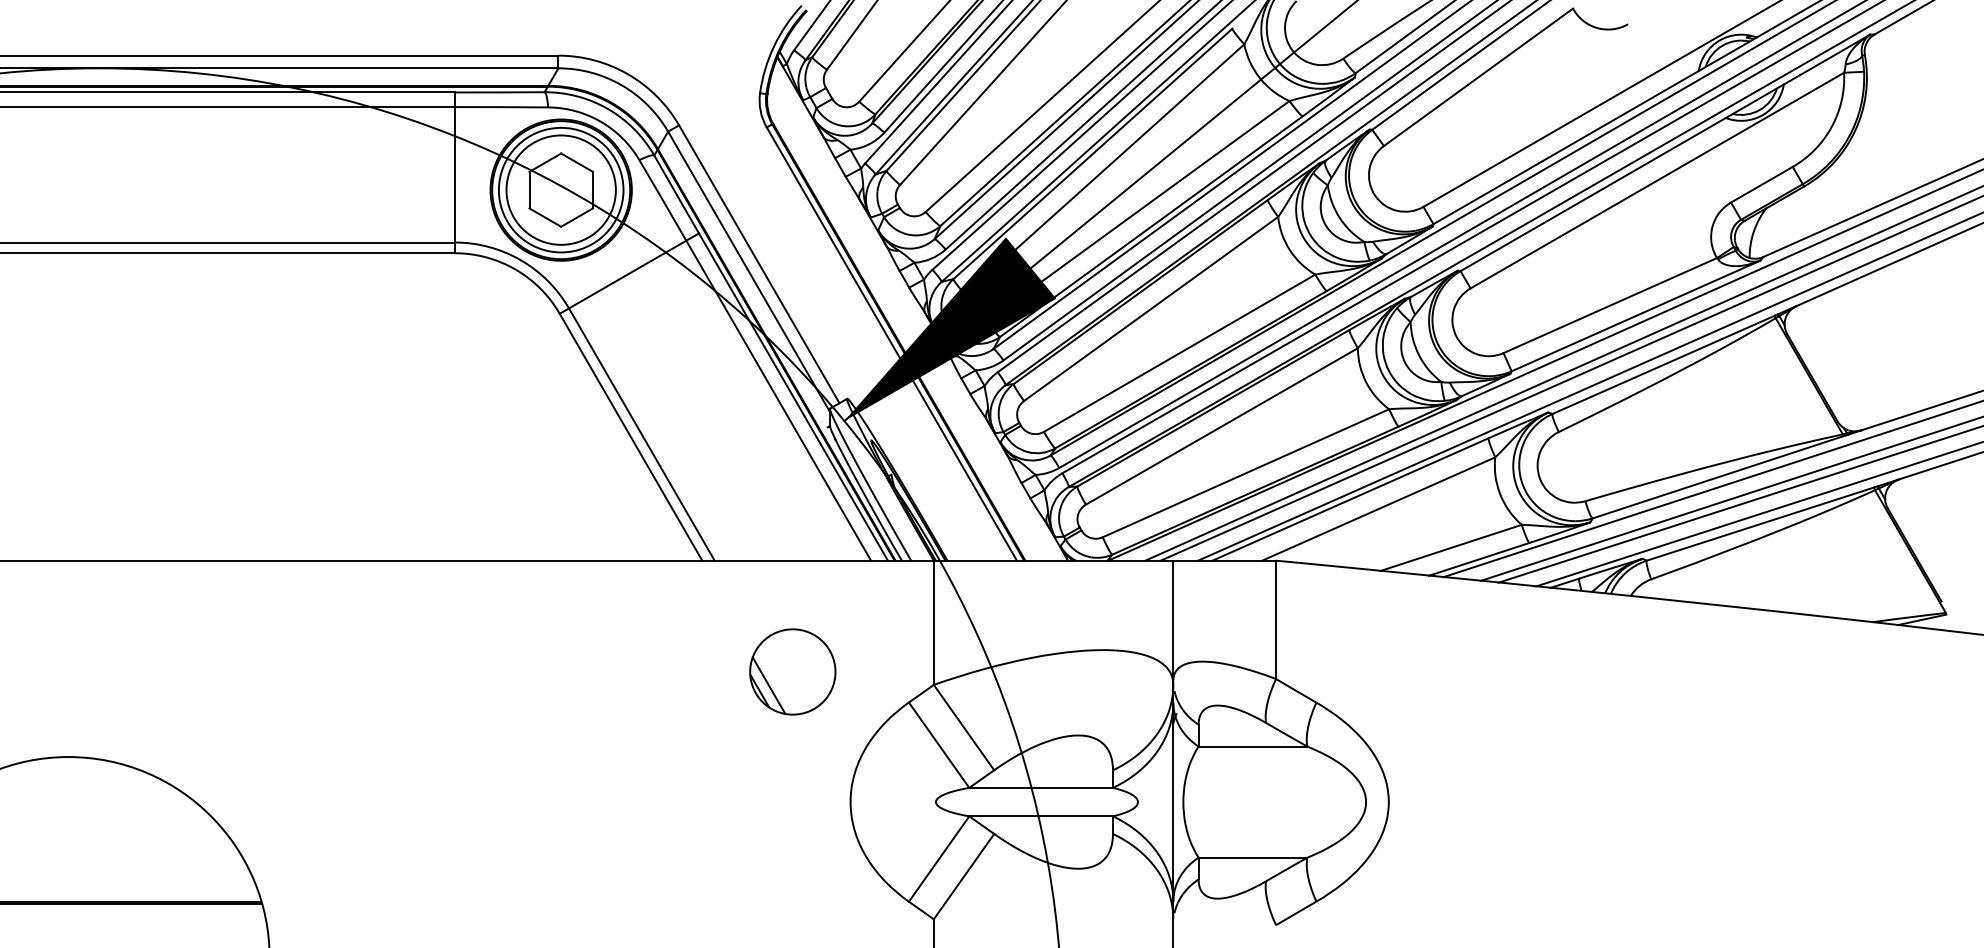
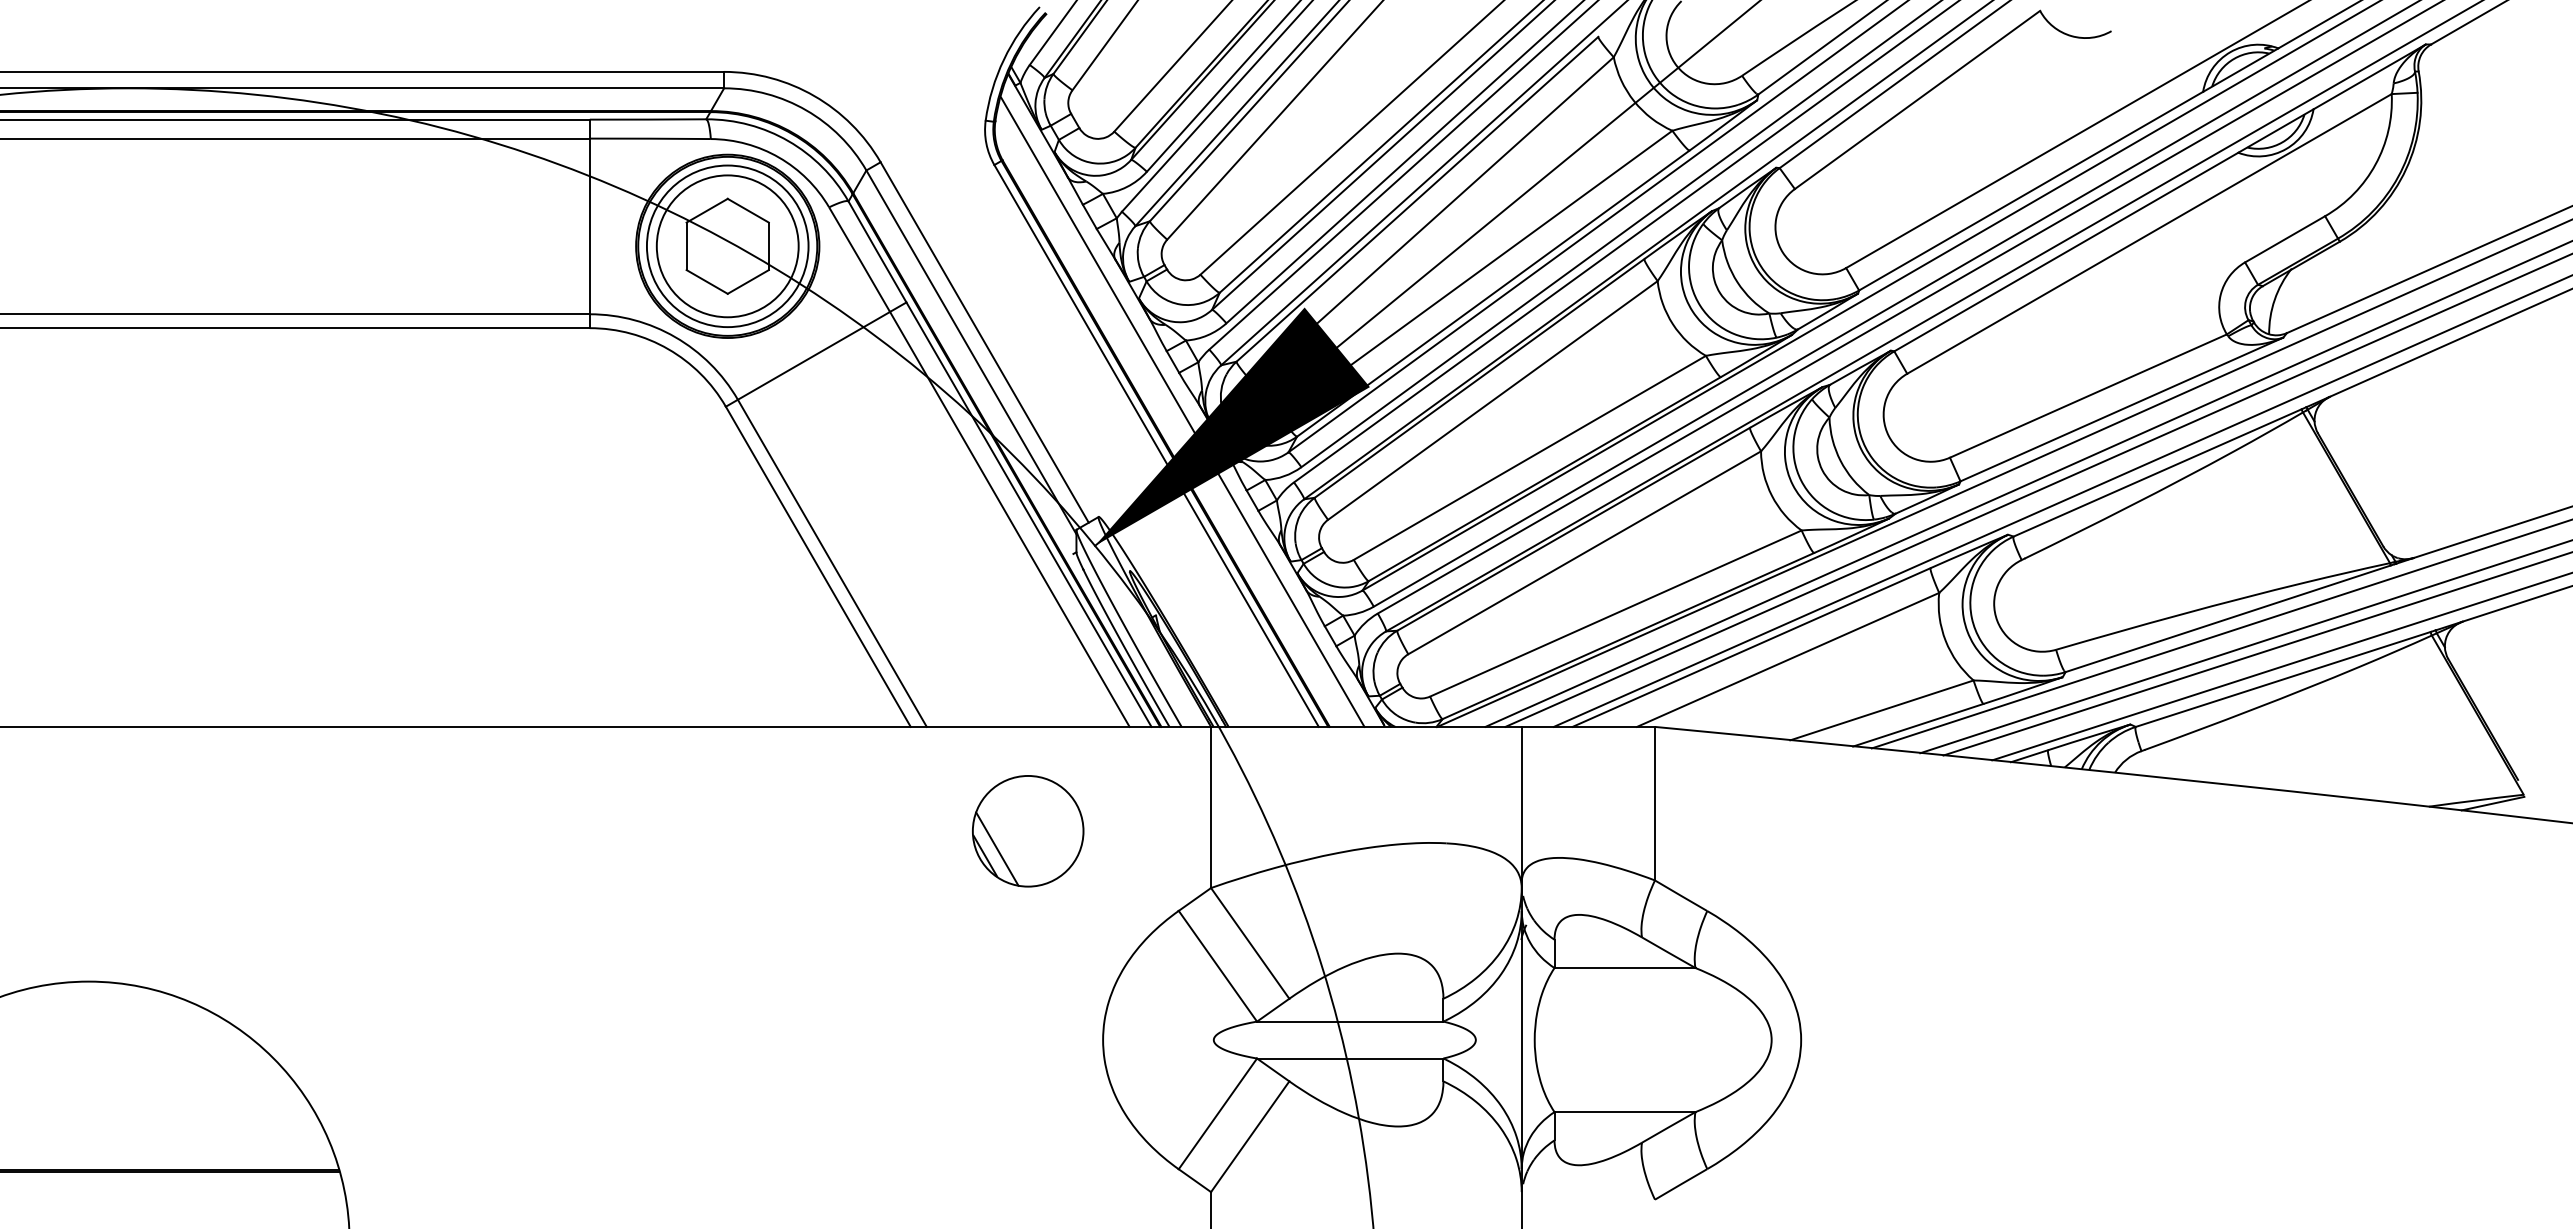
line: (911, 317) -> (1182, 411), added
part: (793, 672) -> (1028, 831), moved

